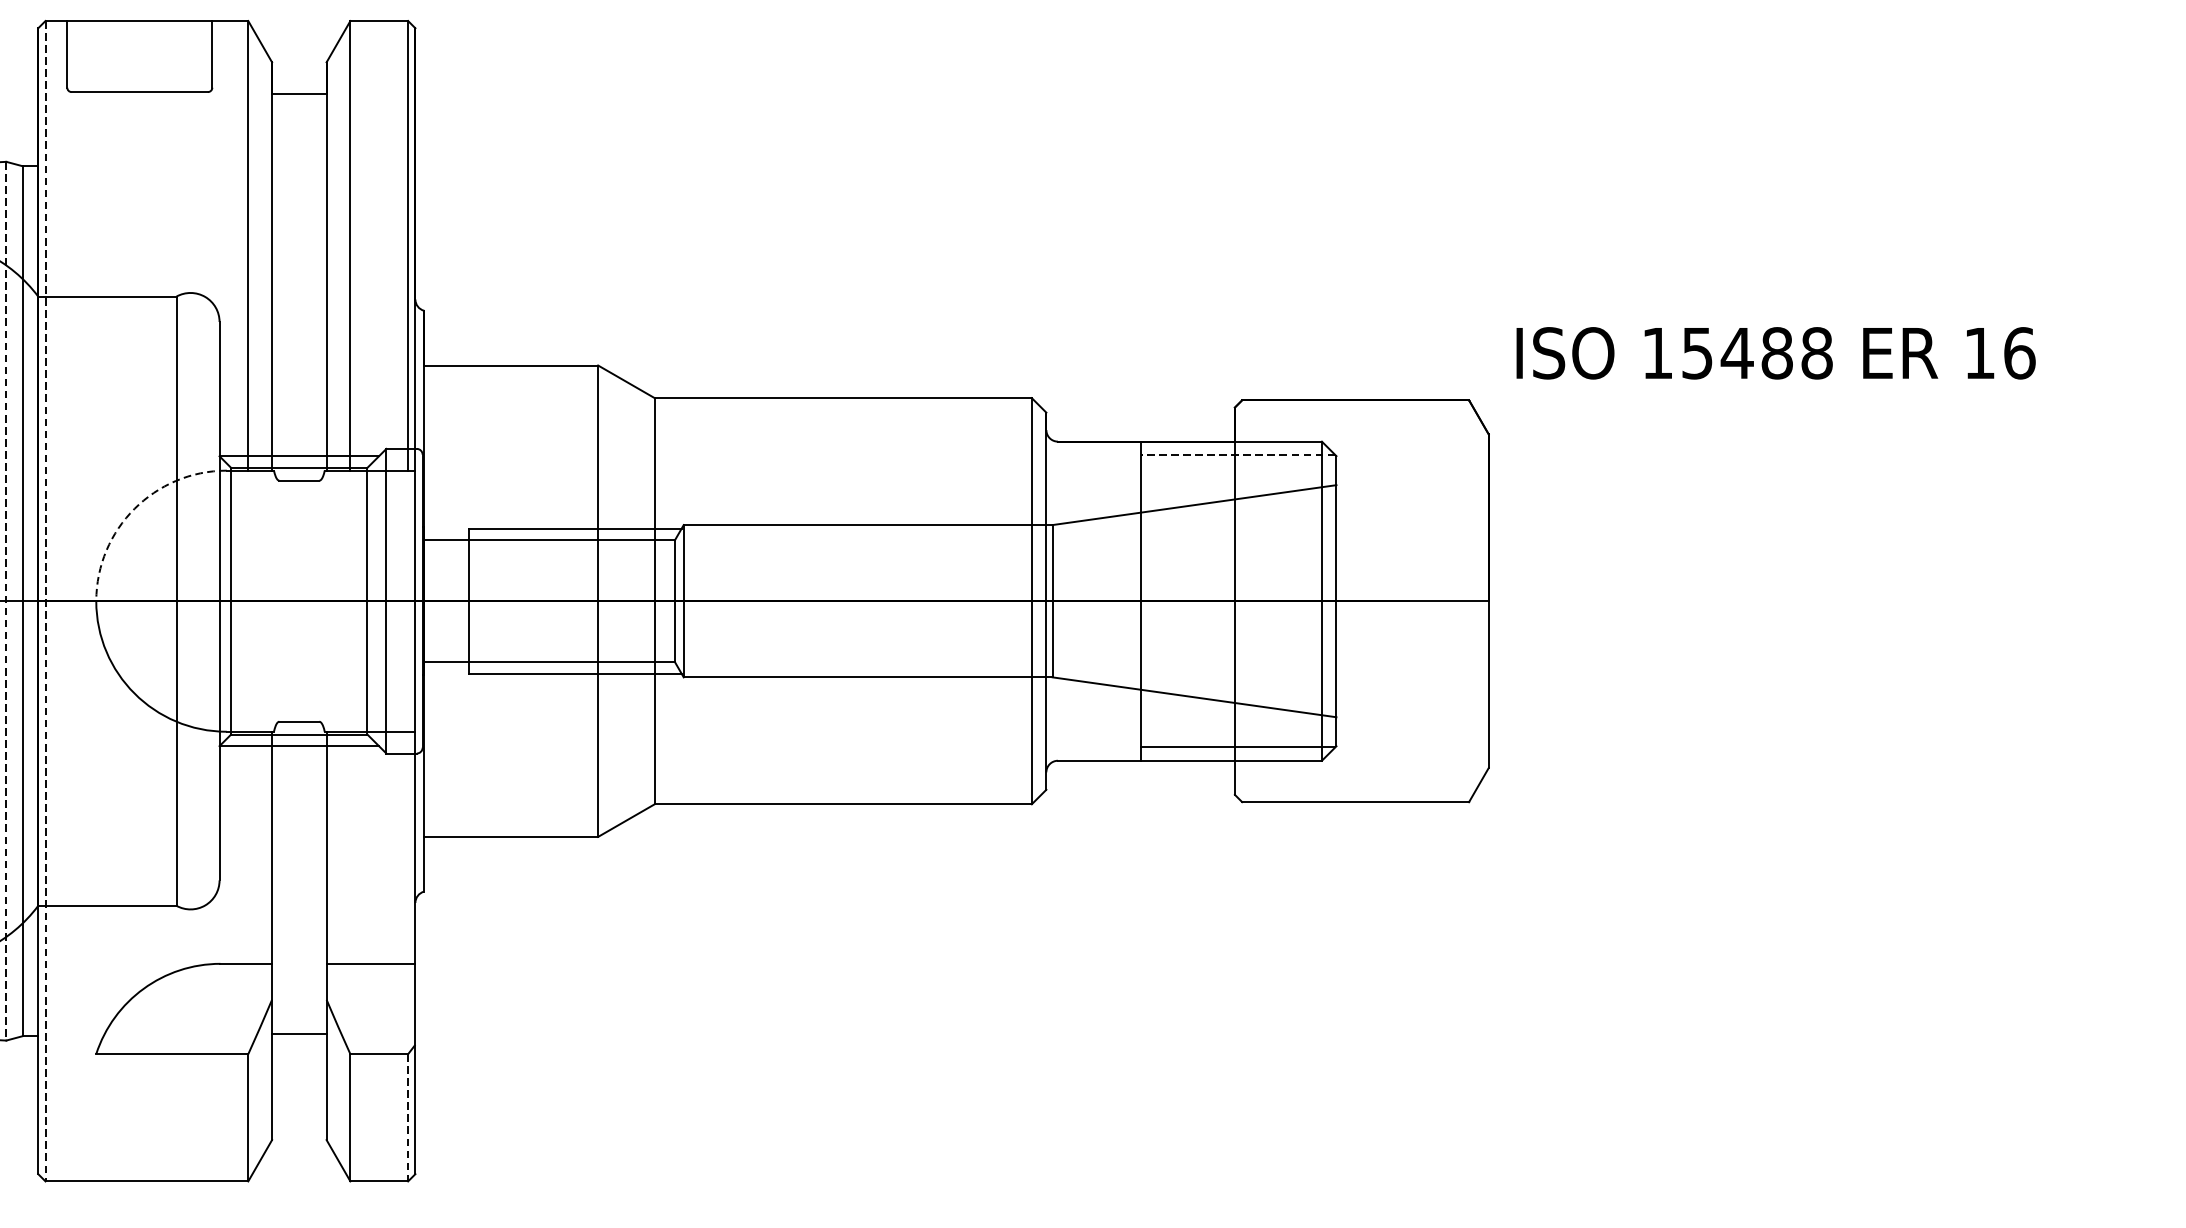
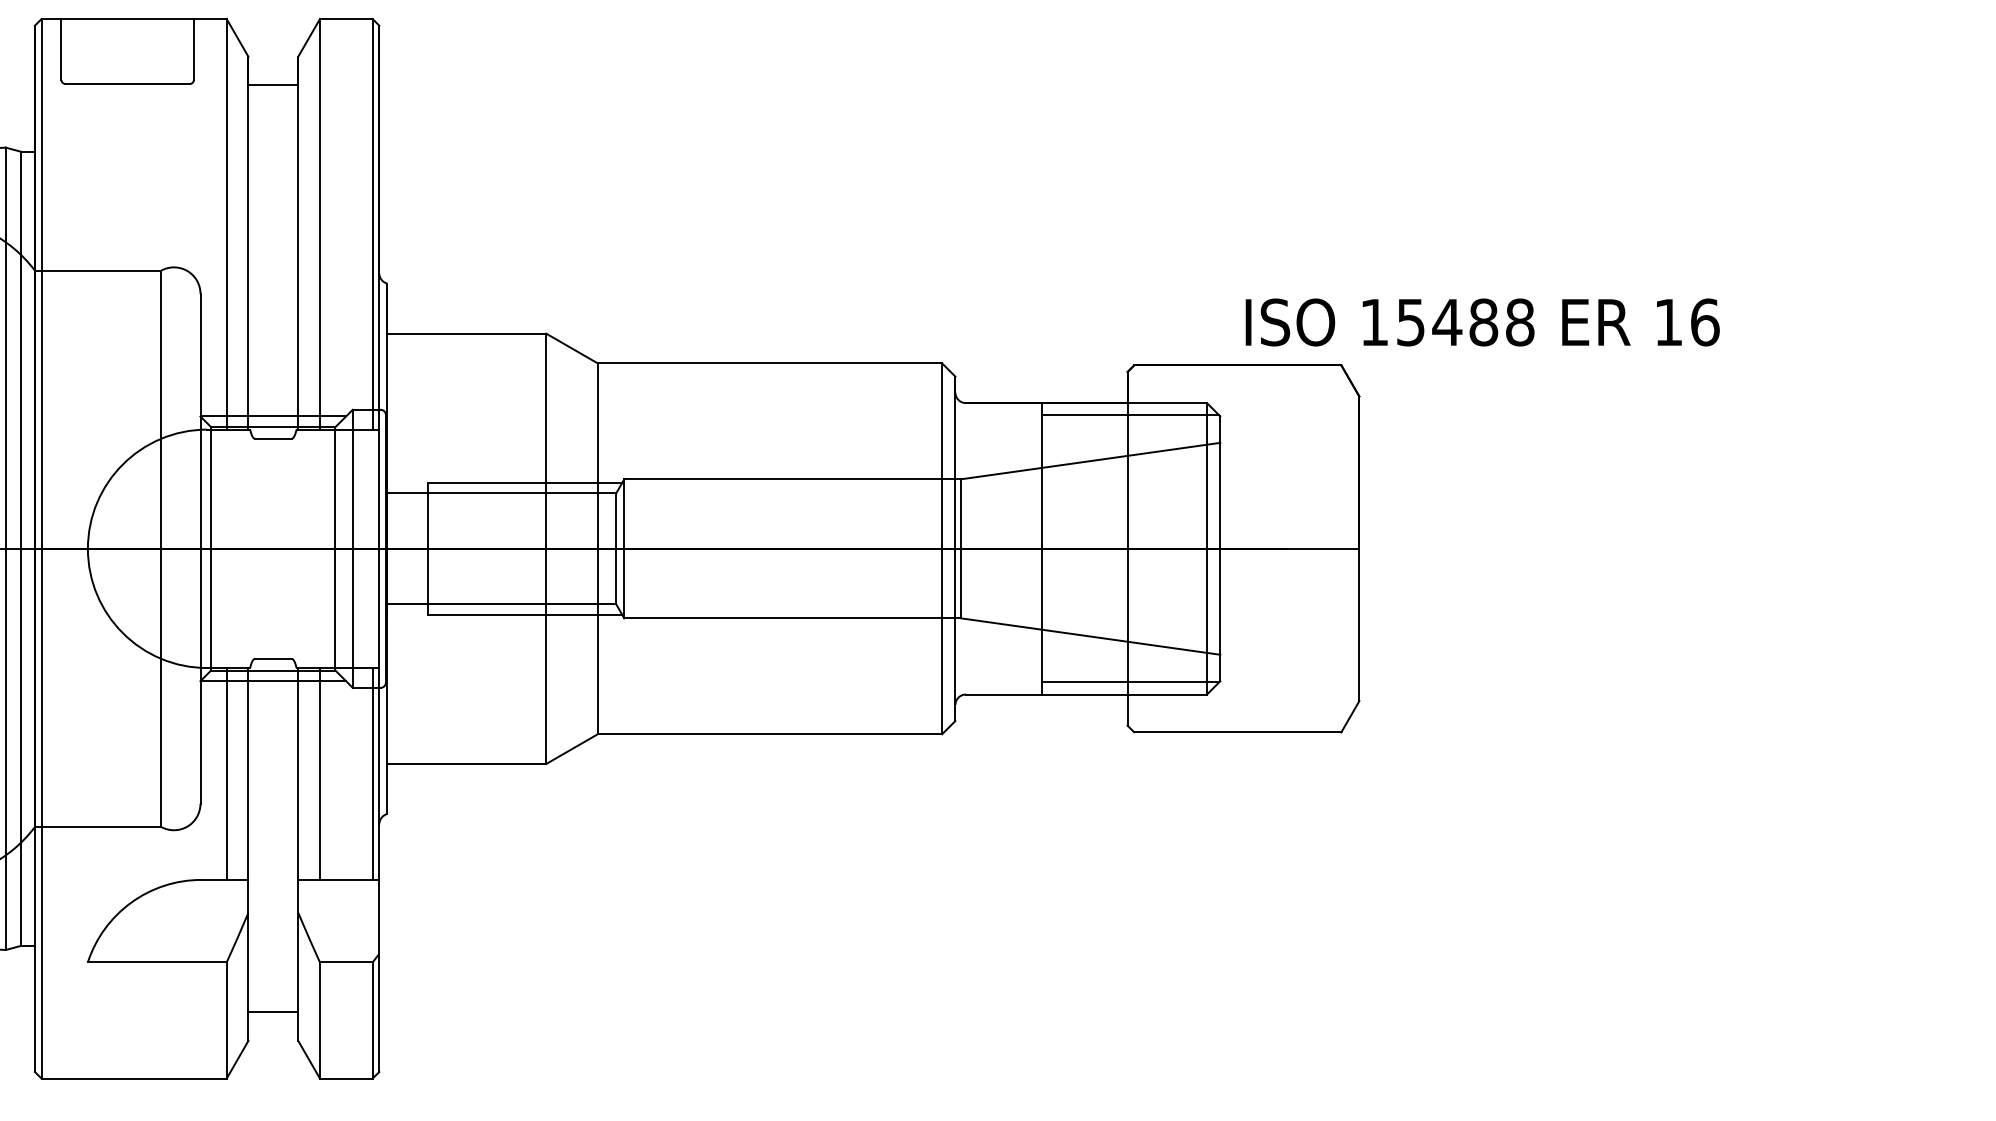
text: (1775, 353) -> (1482, 322), moved
line: (1238, 455) -> (1130, 415), dashed -> solid
arc: (134, 508) -> (122, 464), dashed -> solid
line: (45, 600) -> (41, 548), dashed -> solid
line: (6, 601) -> (5, 549), dashed -> solid
line: (248, 847) -> (226, 773), added
line: (349, 847) -> (319, 773), added
line: (407, 847) -> (372, 773), added
line: (299, 1034) -> (273, 1012), moved
line: (407, 1118) -> (372, 1021), dashed -> solid

